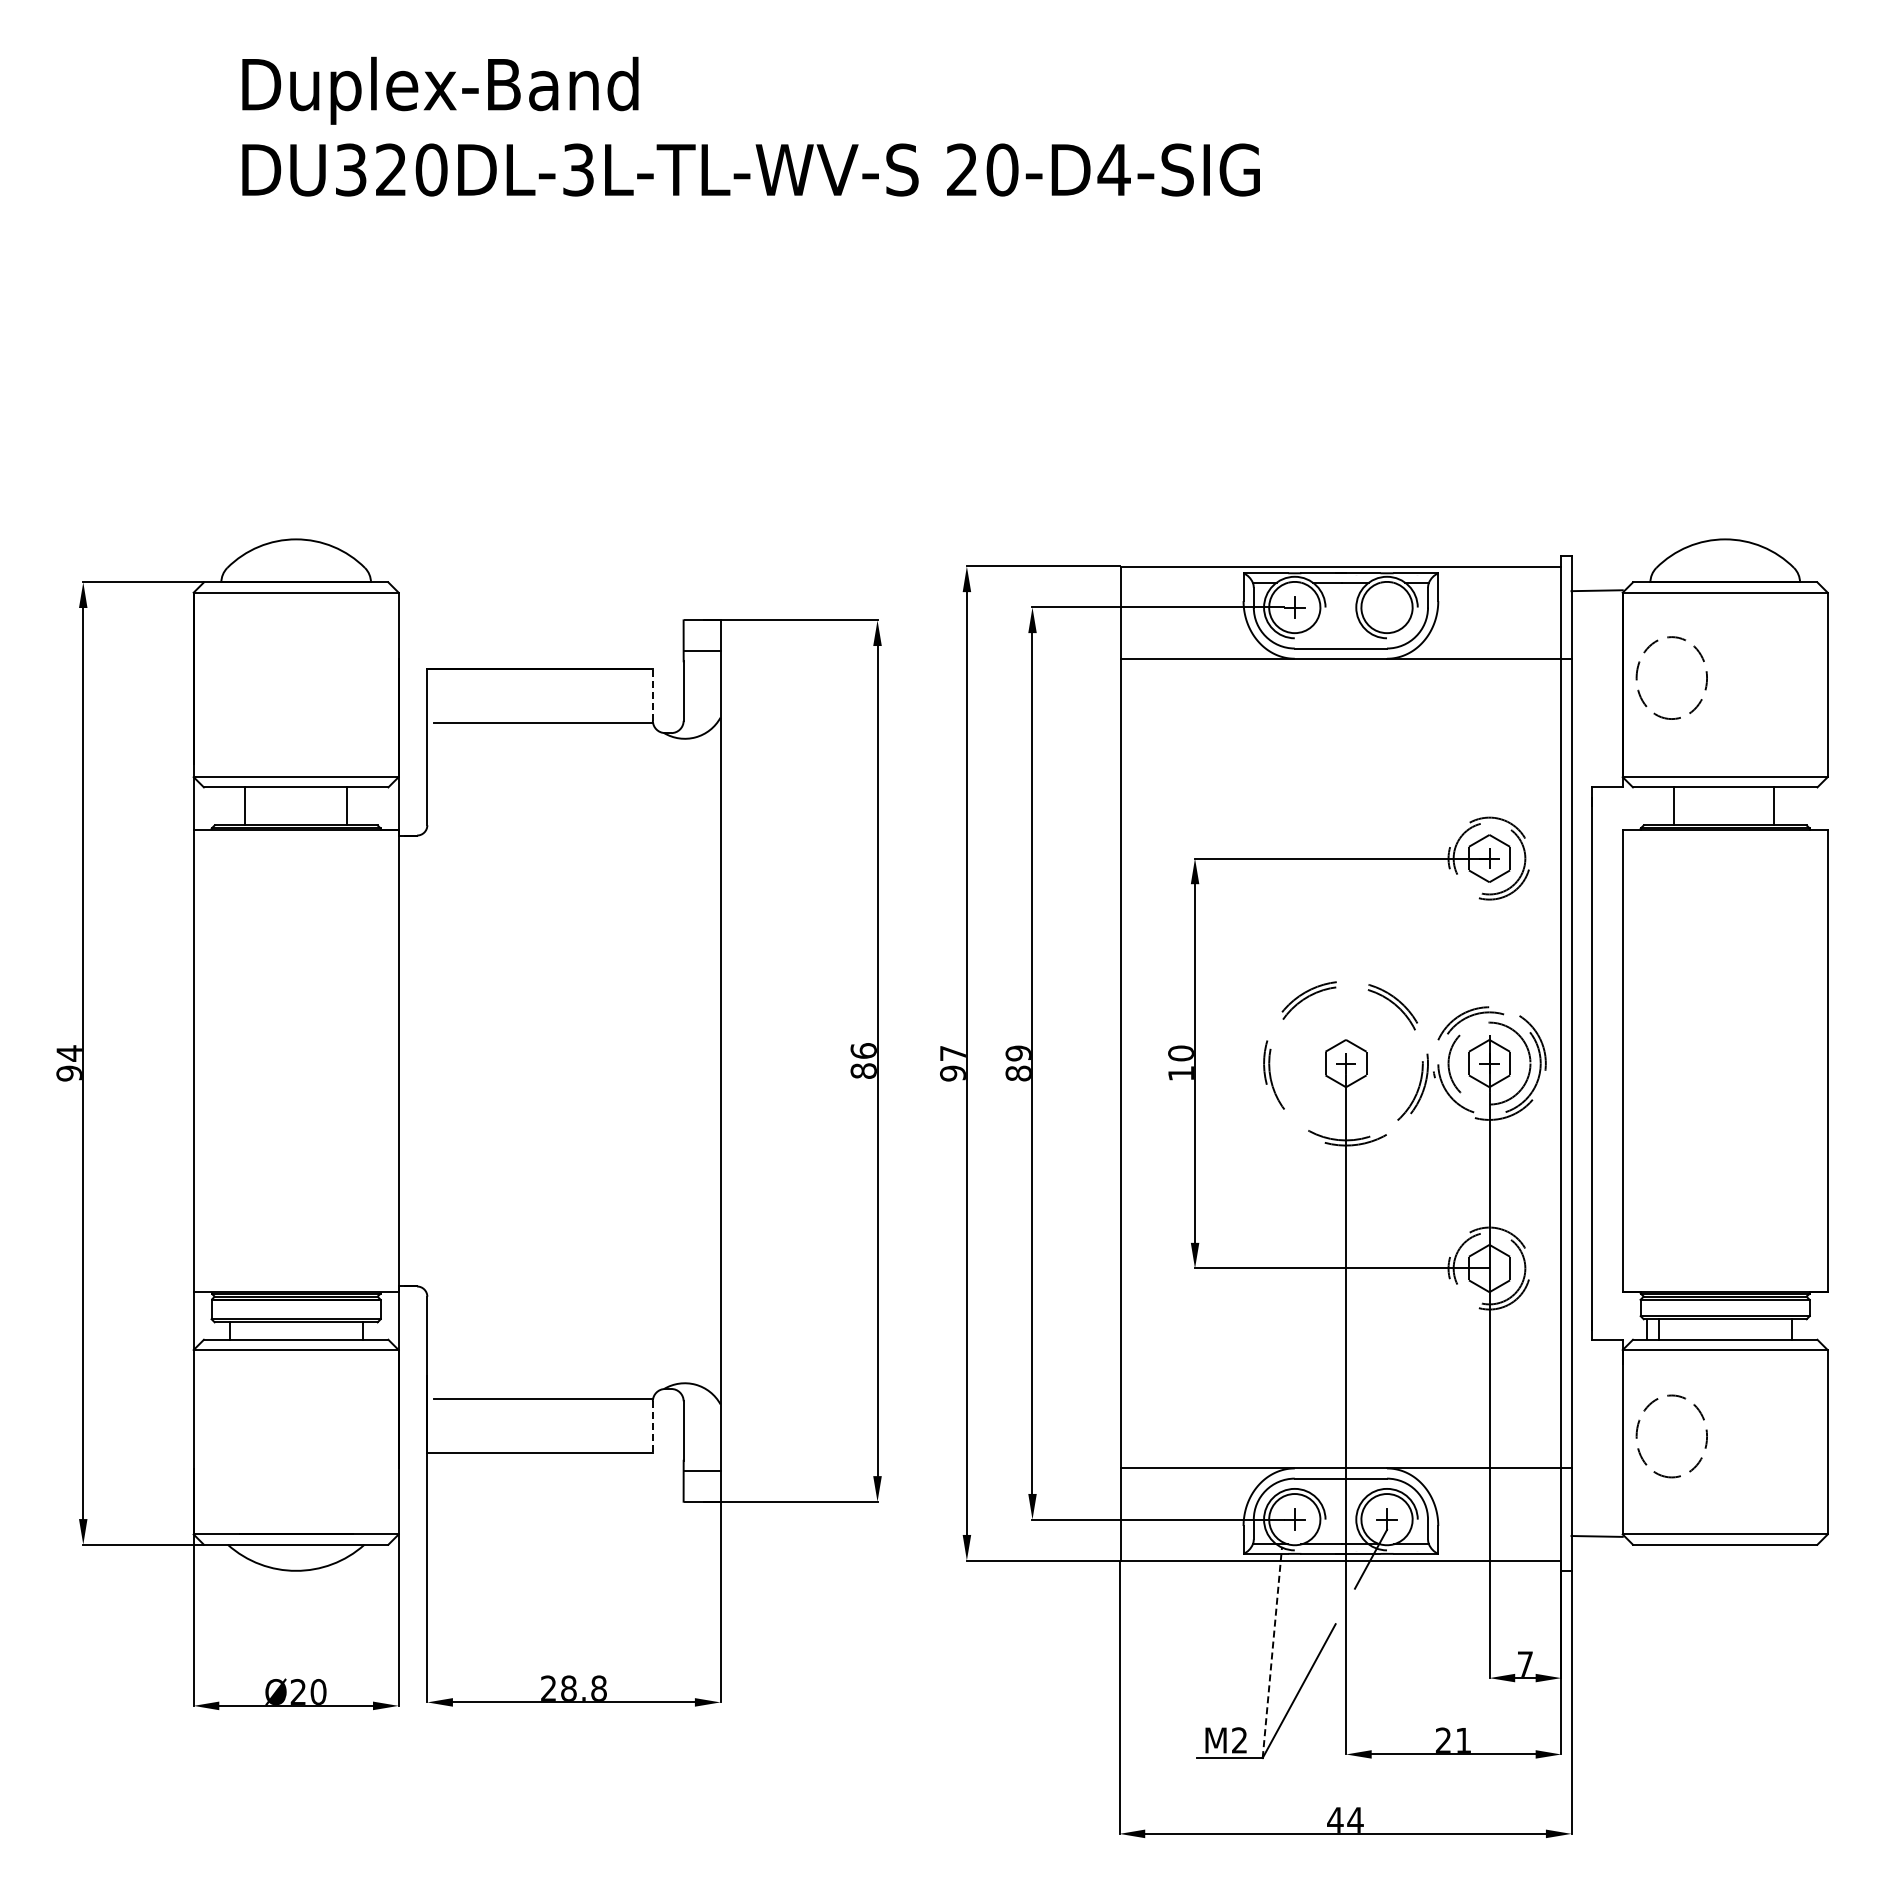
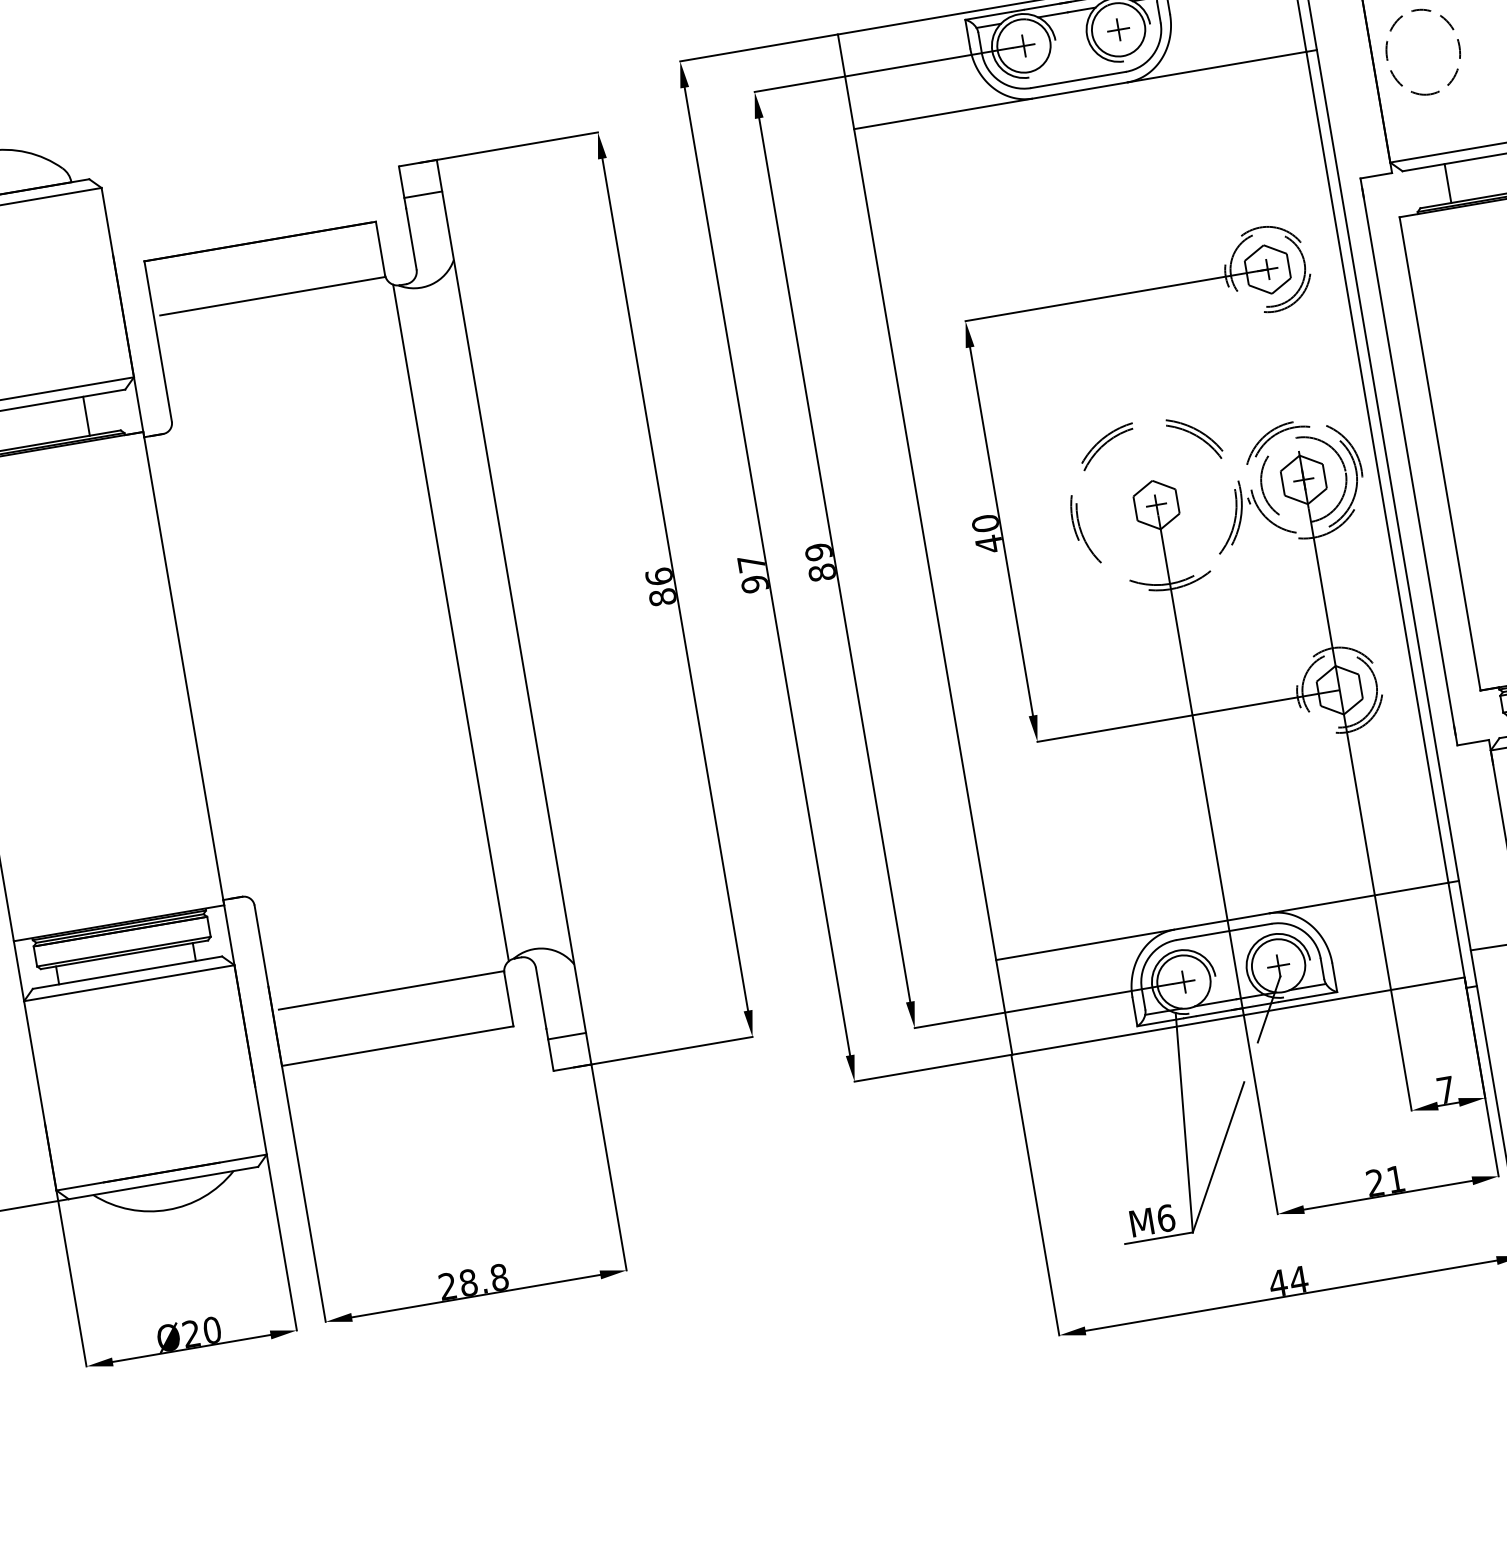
part: (1386, 607) -> (1118, 29), added
line: (652, 694) -> (380, 247), dashed -> solid
line: (659, 1060) -> (451, 622), added
text: (1180, 1073) -> (988, 544), 10 -> 40
line: (652, 1427) -> (508, 1000), dashed -> solid
line: (1272, 1652) -> (1184, 1122), dashed -> solid
text: (1239, 1740) -> (1165, 1218), M2 -> M6

